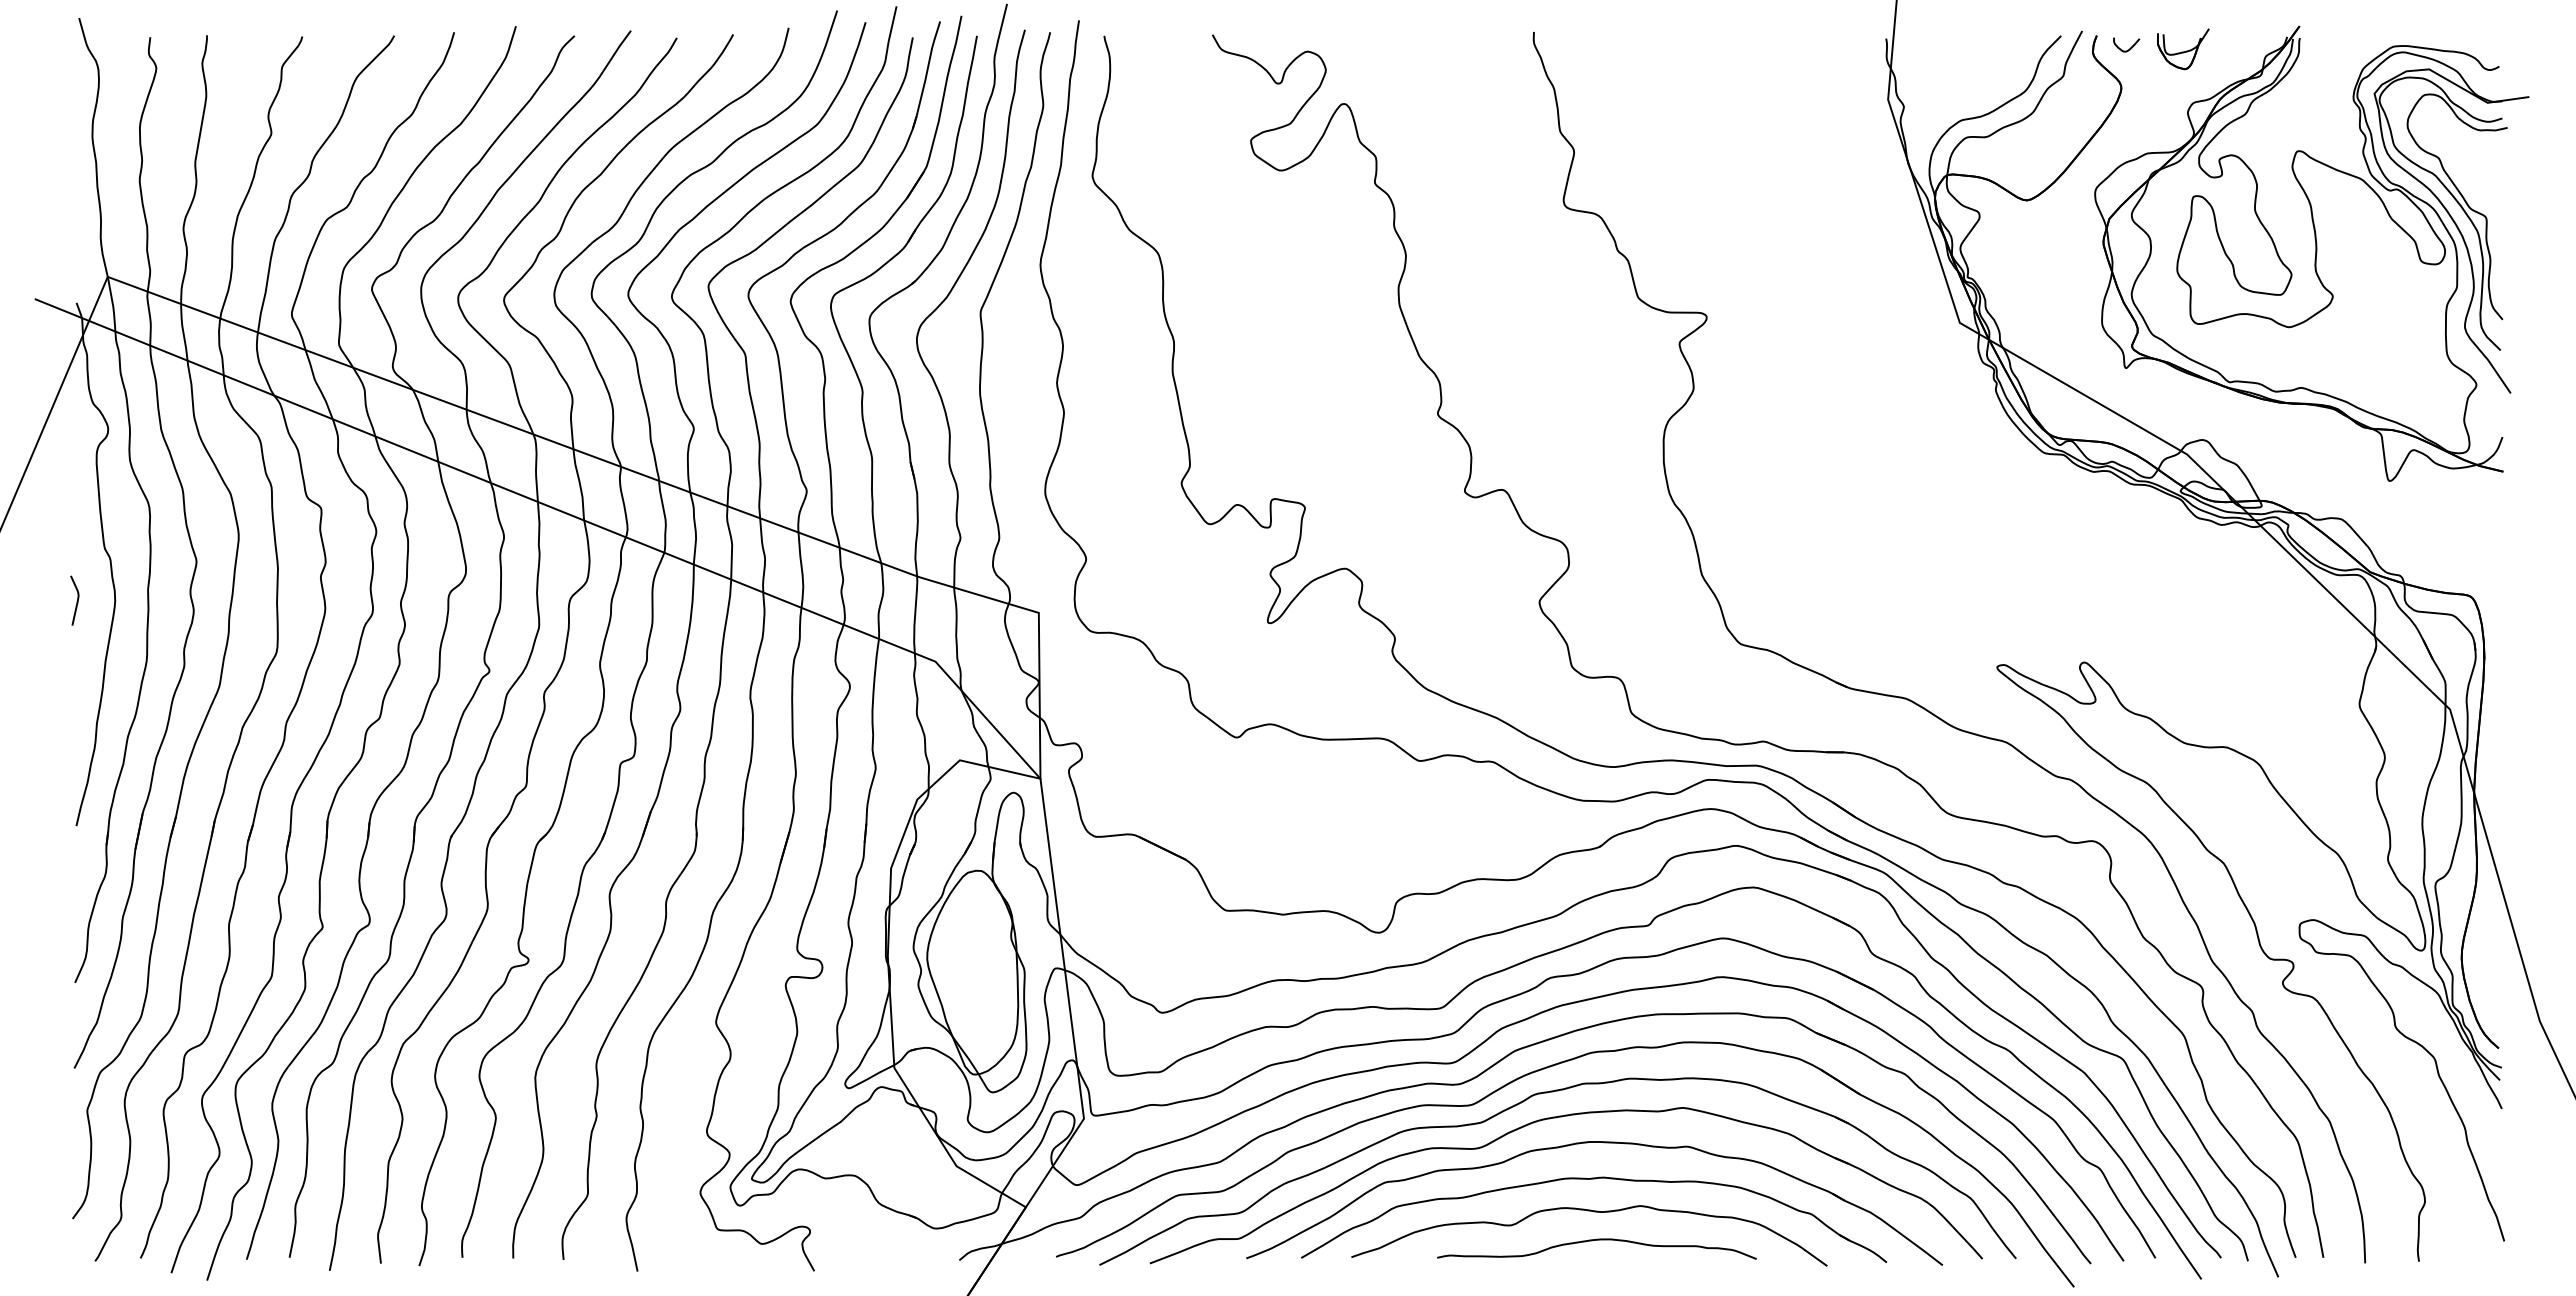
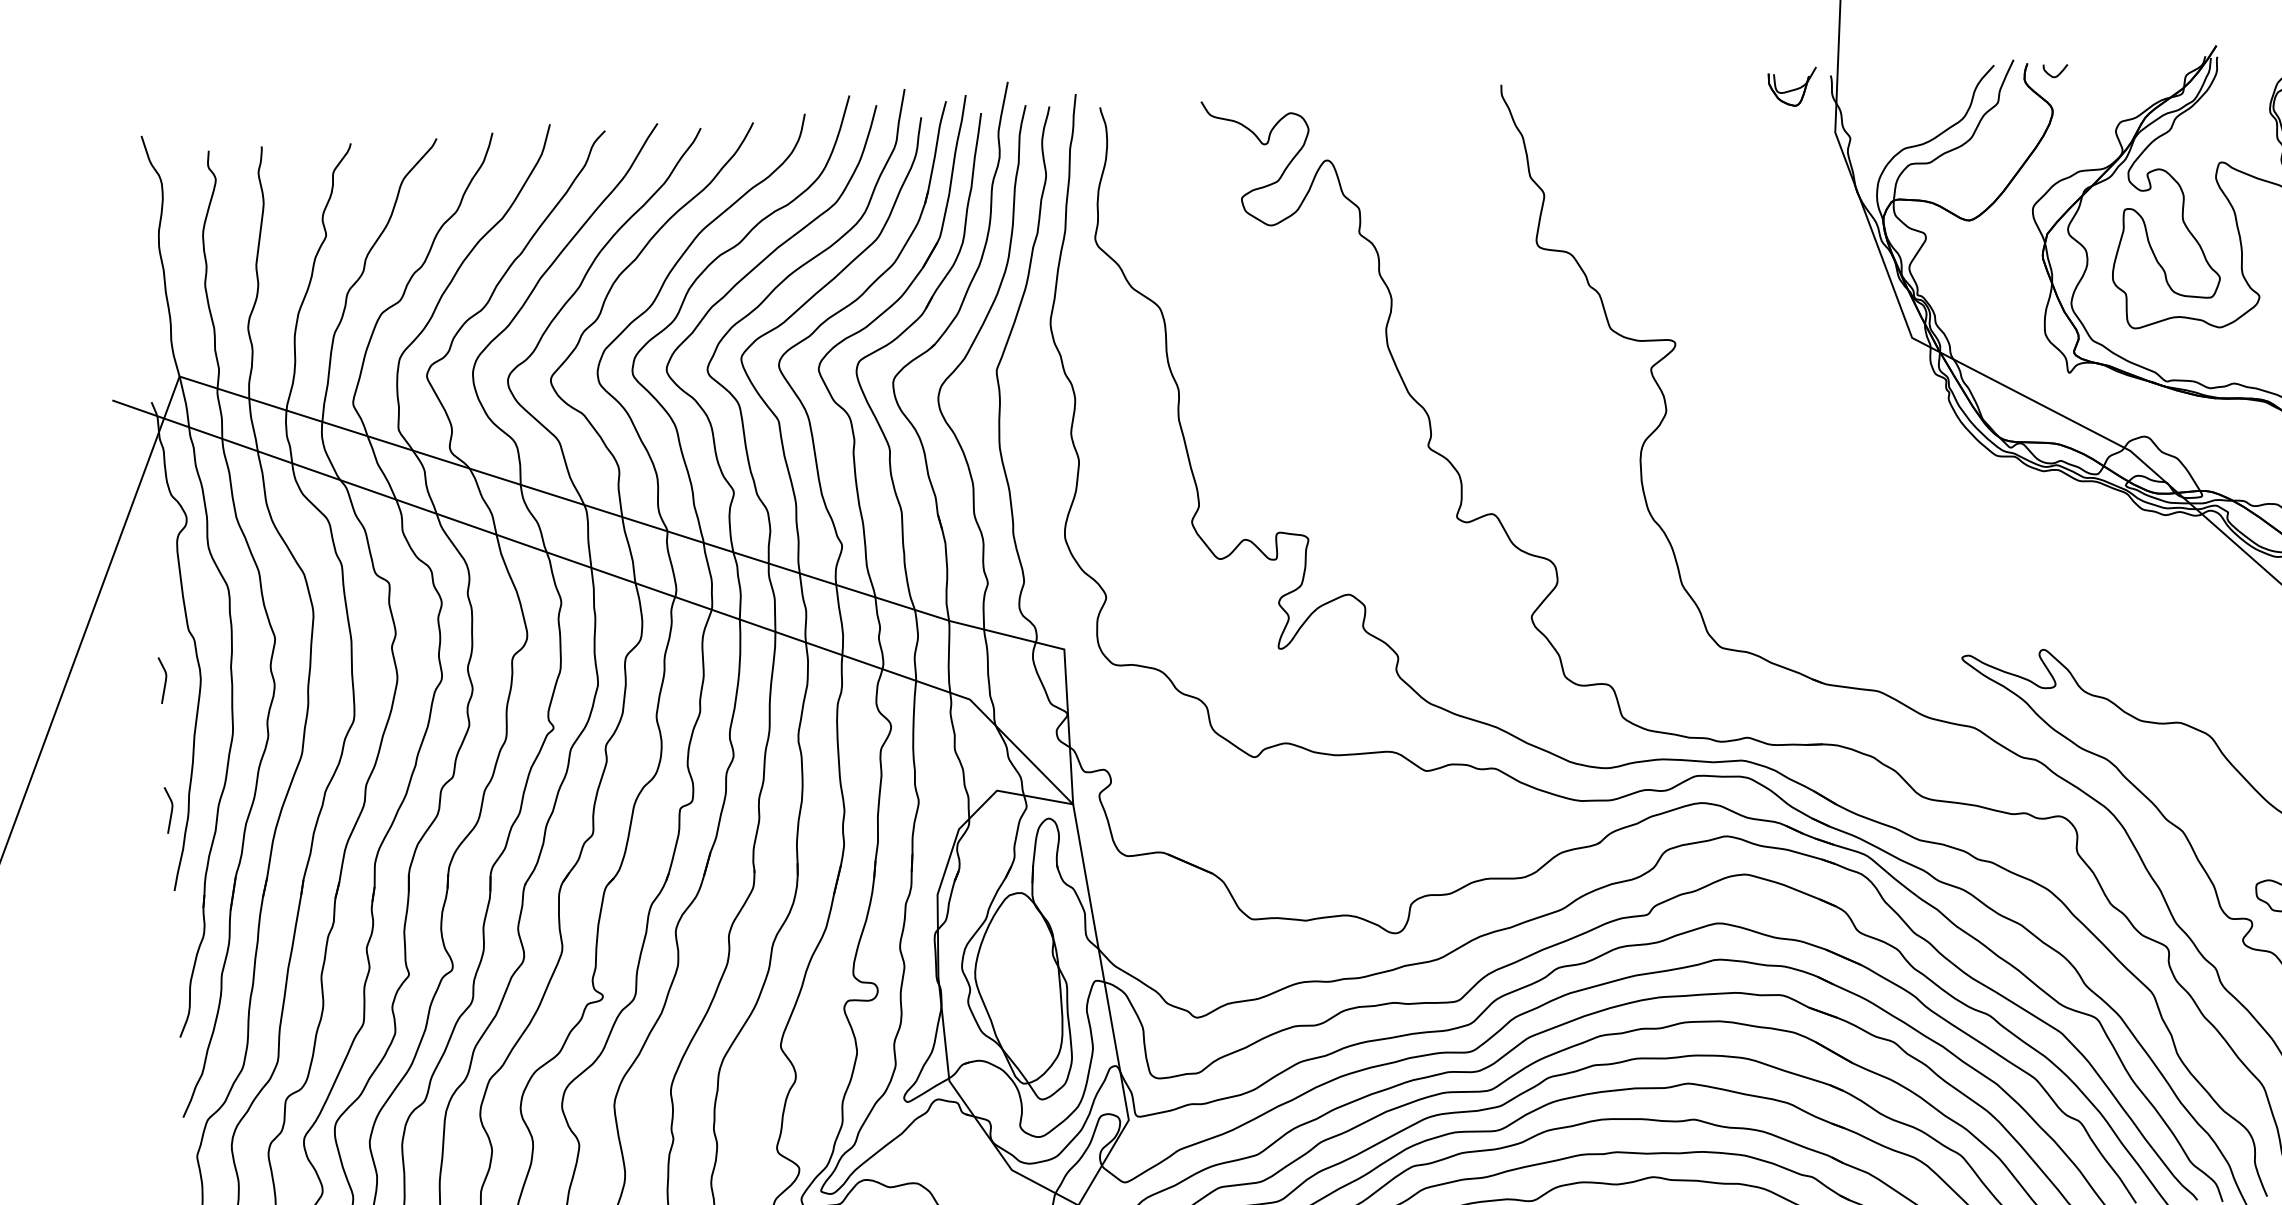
part: (2183, 49) -> (1793, 87), moved
curve: (76, 740) -> (170, 811), added

